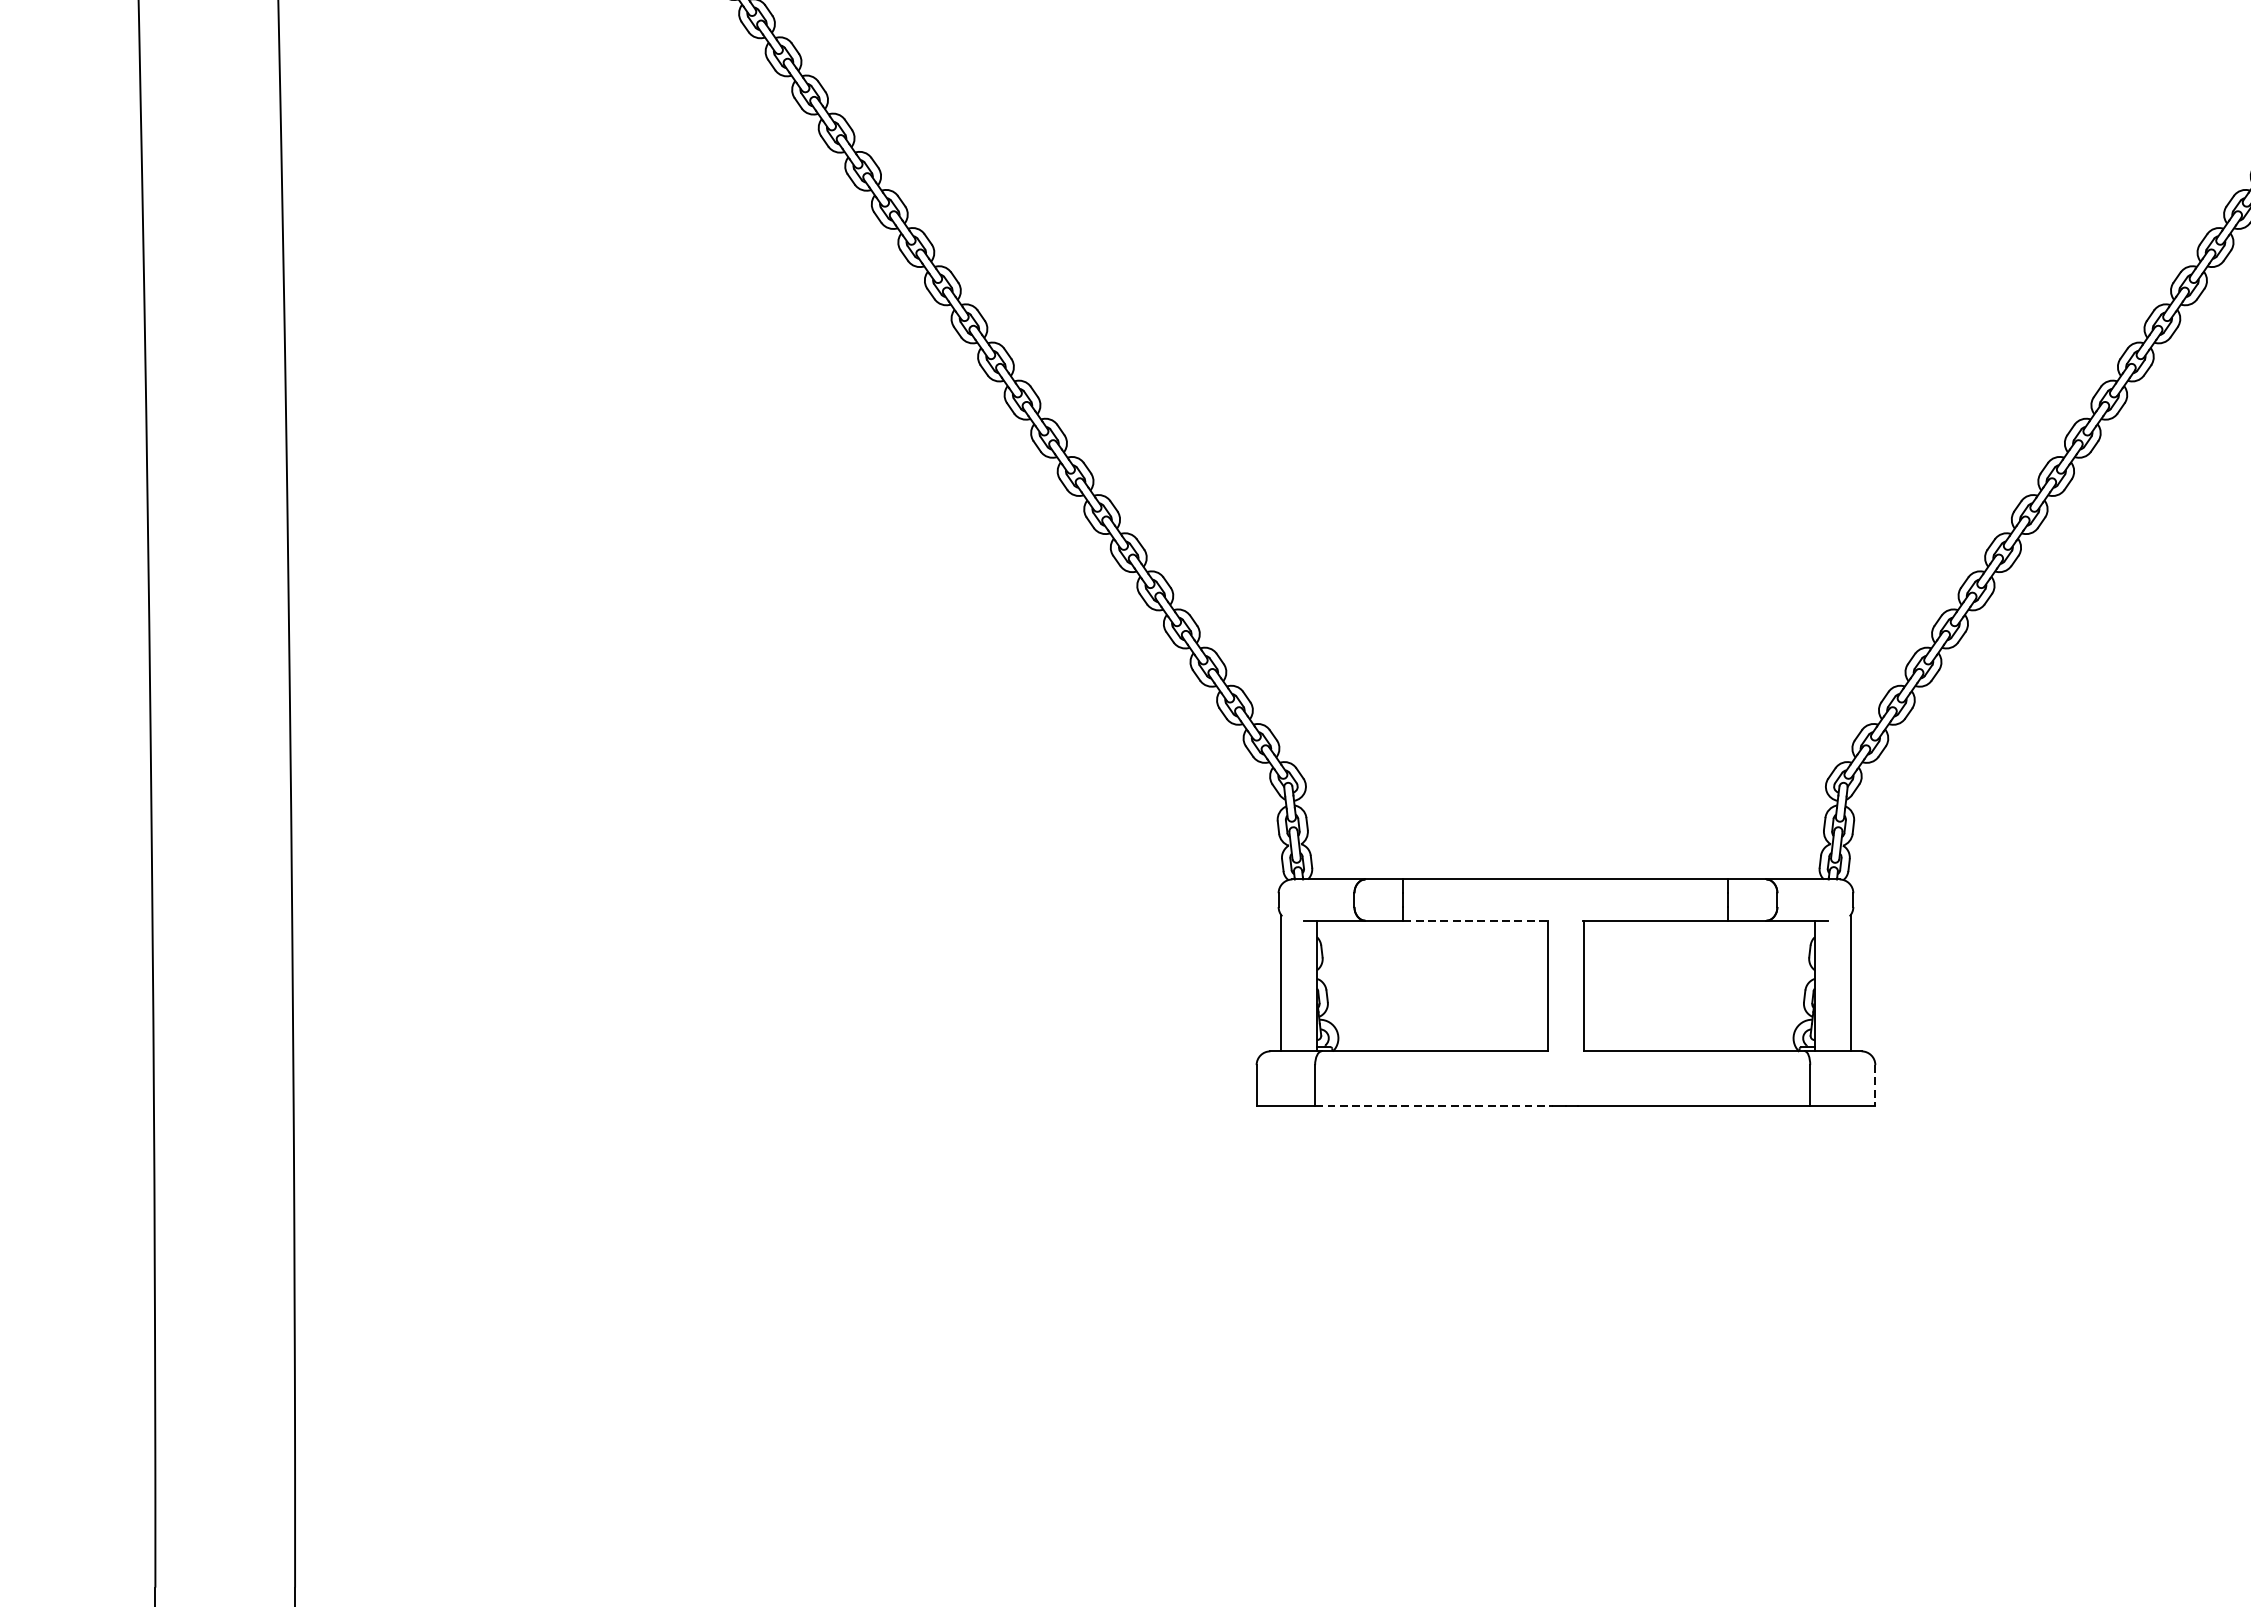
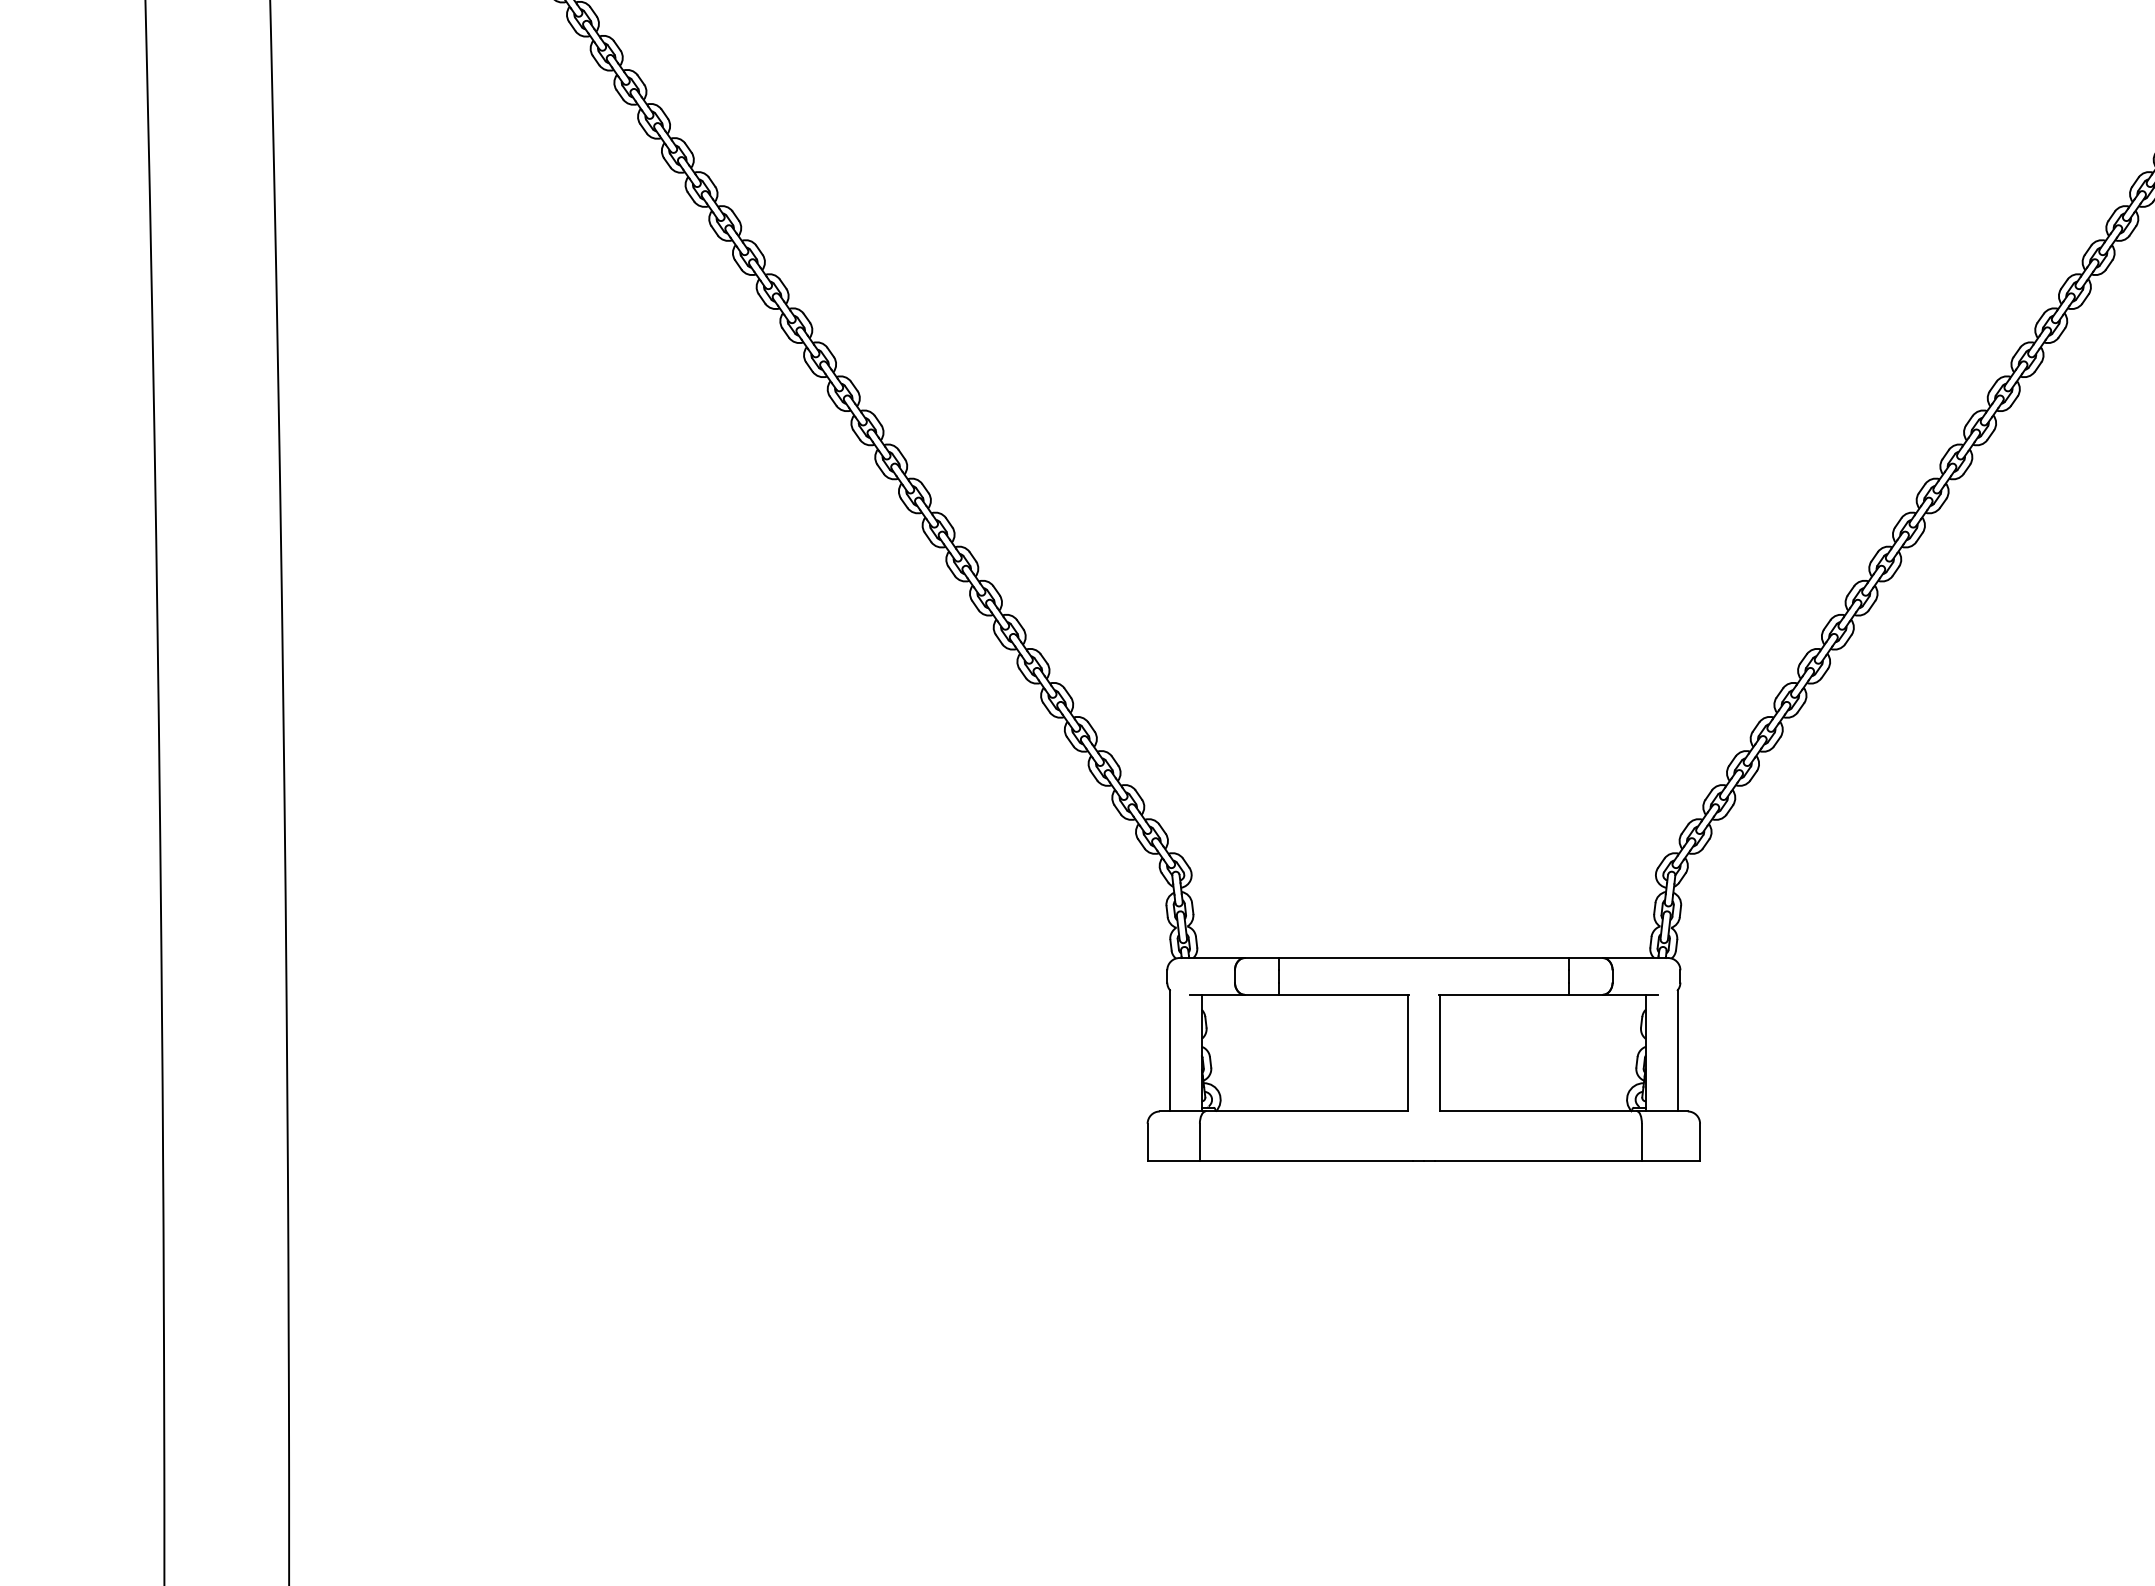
line: (1477, 920) -> (1344, 994), dashed -> solid
line: (1875, 1086) -> (1700, 1142), dashed -> solid
line: (1434, 1106) -> (1306, 1160), dashed -> solid

